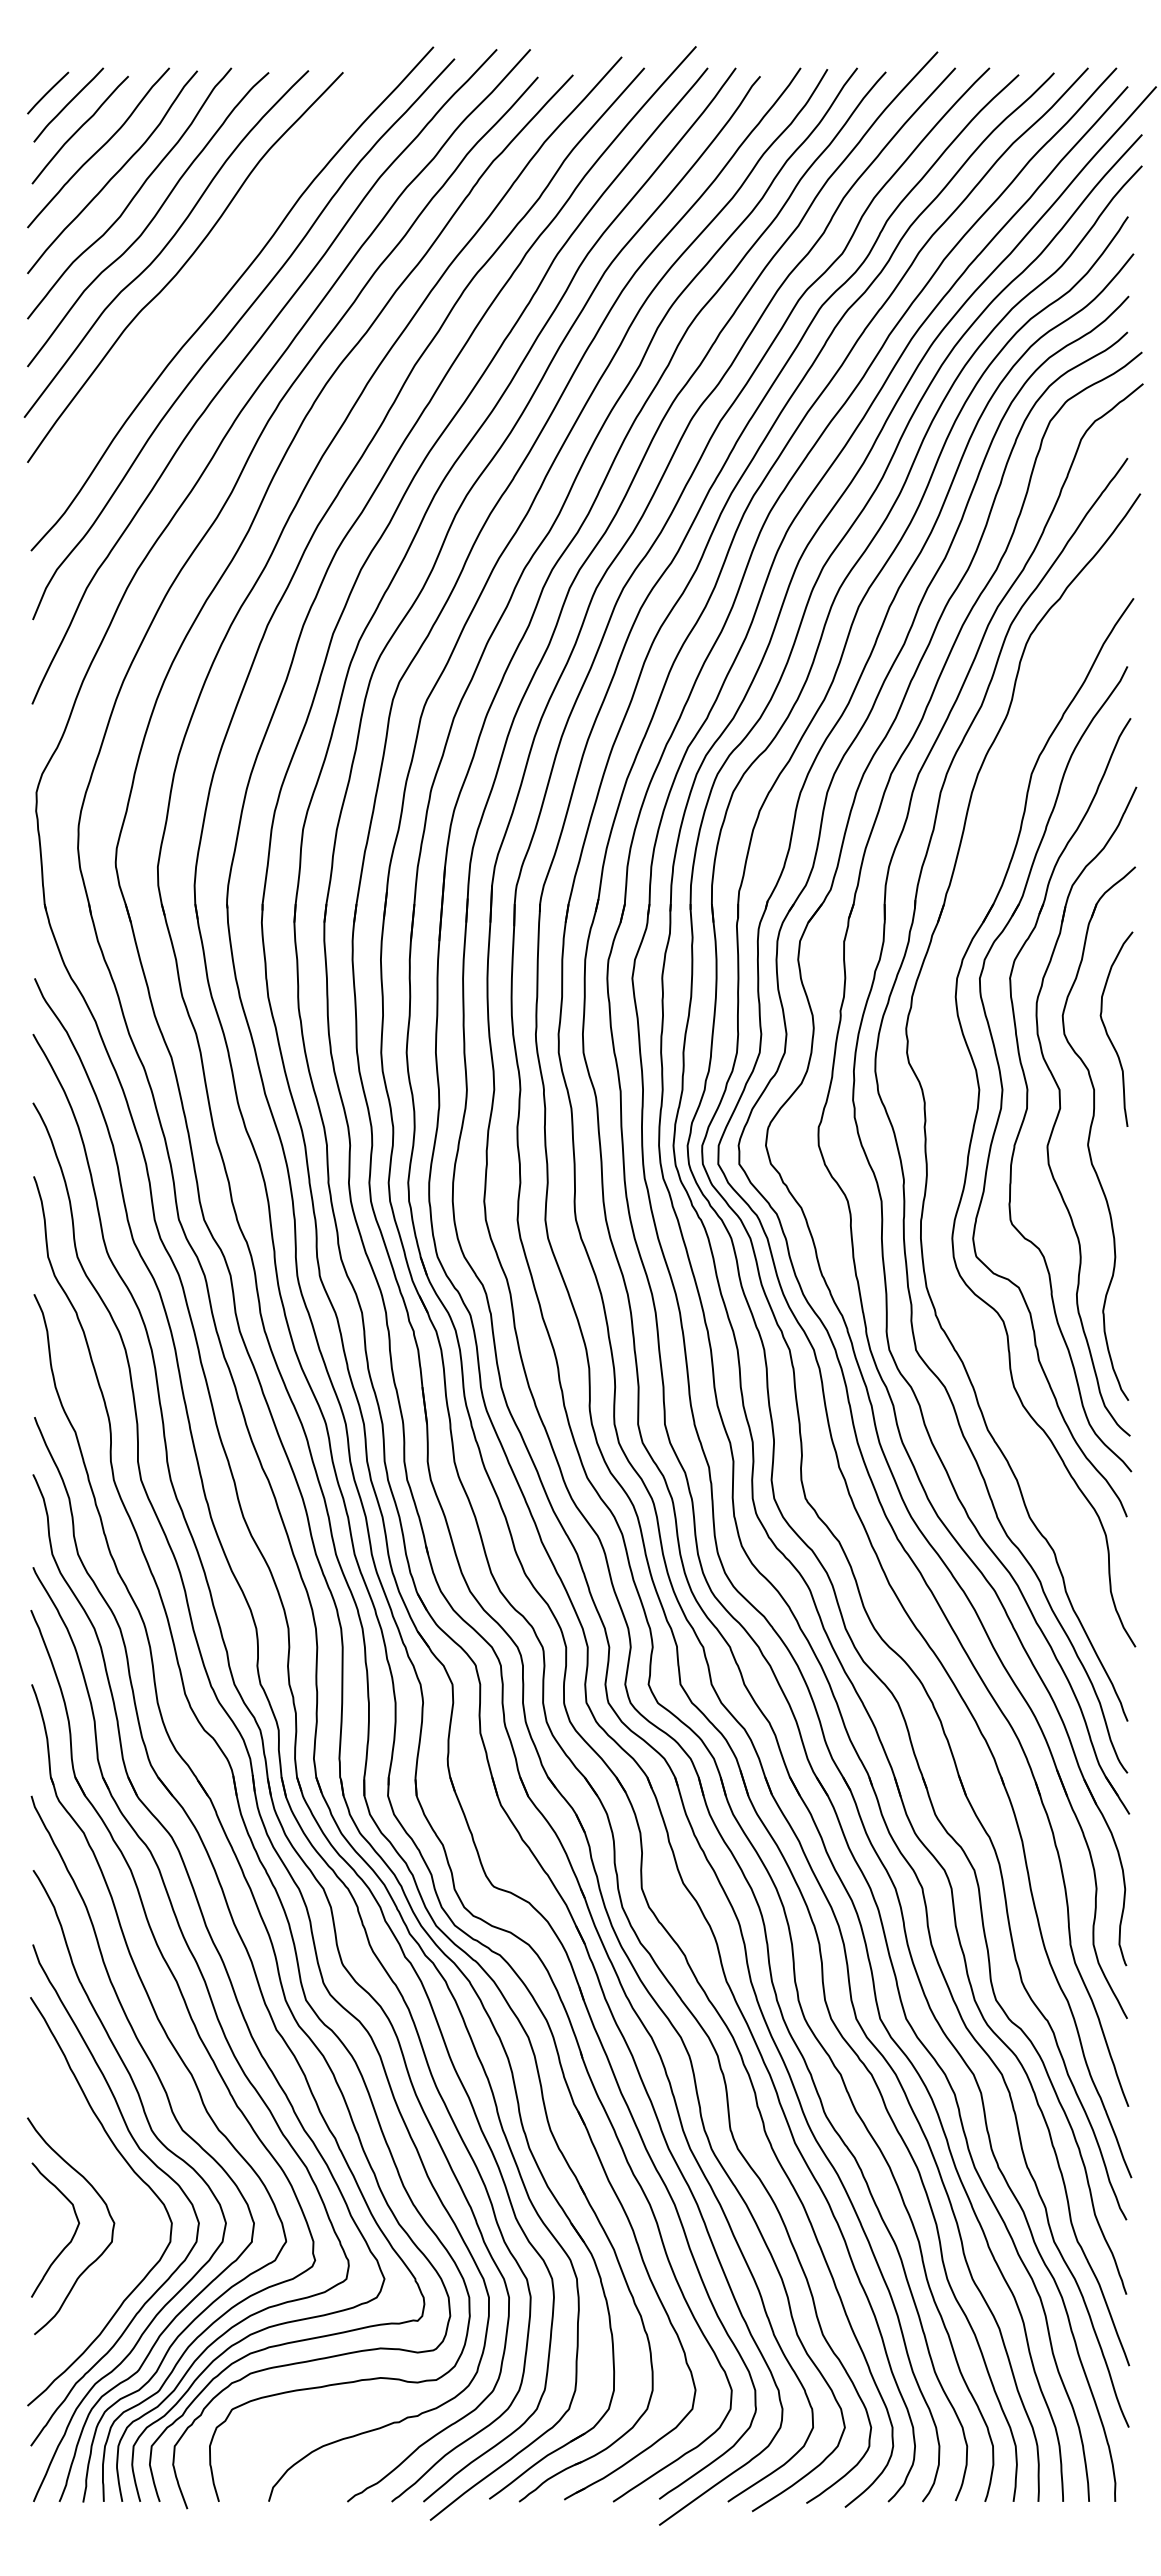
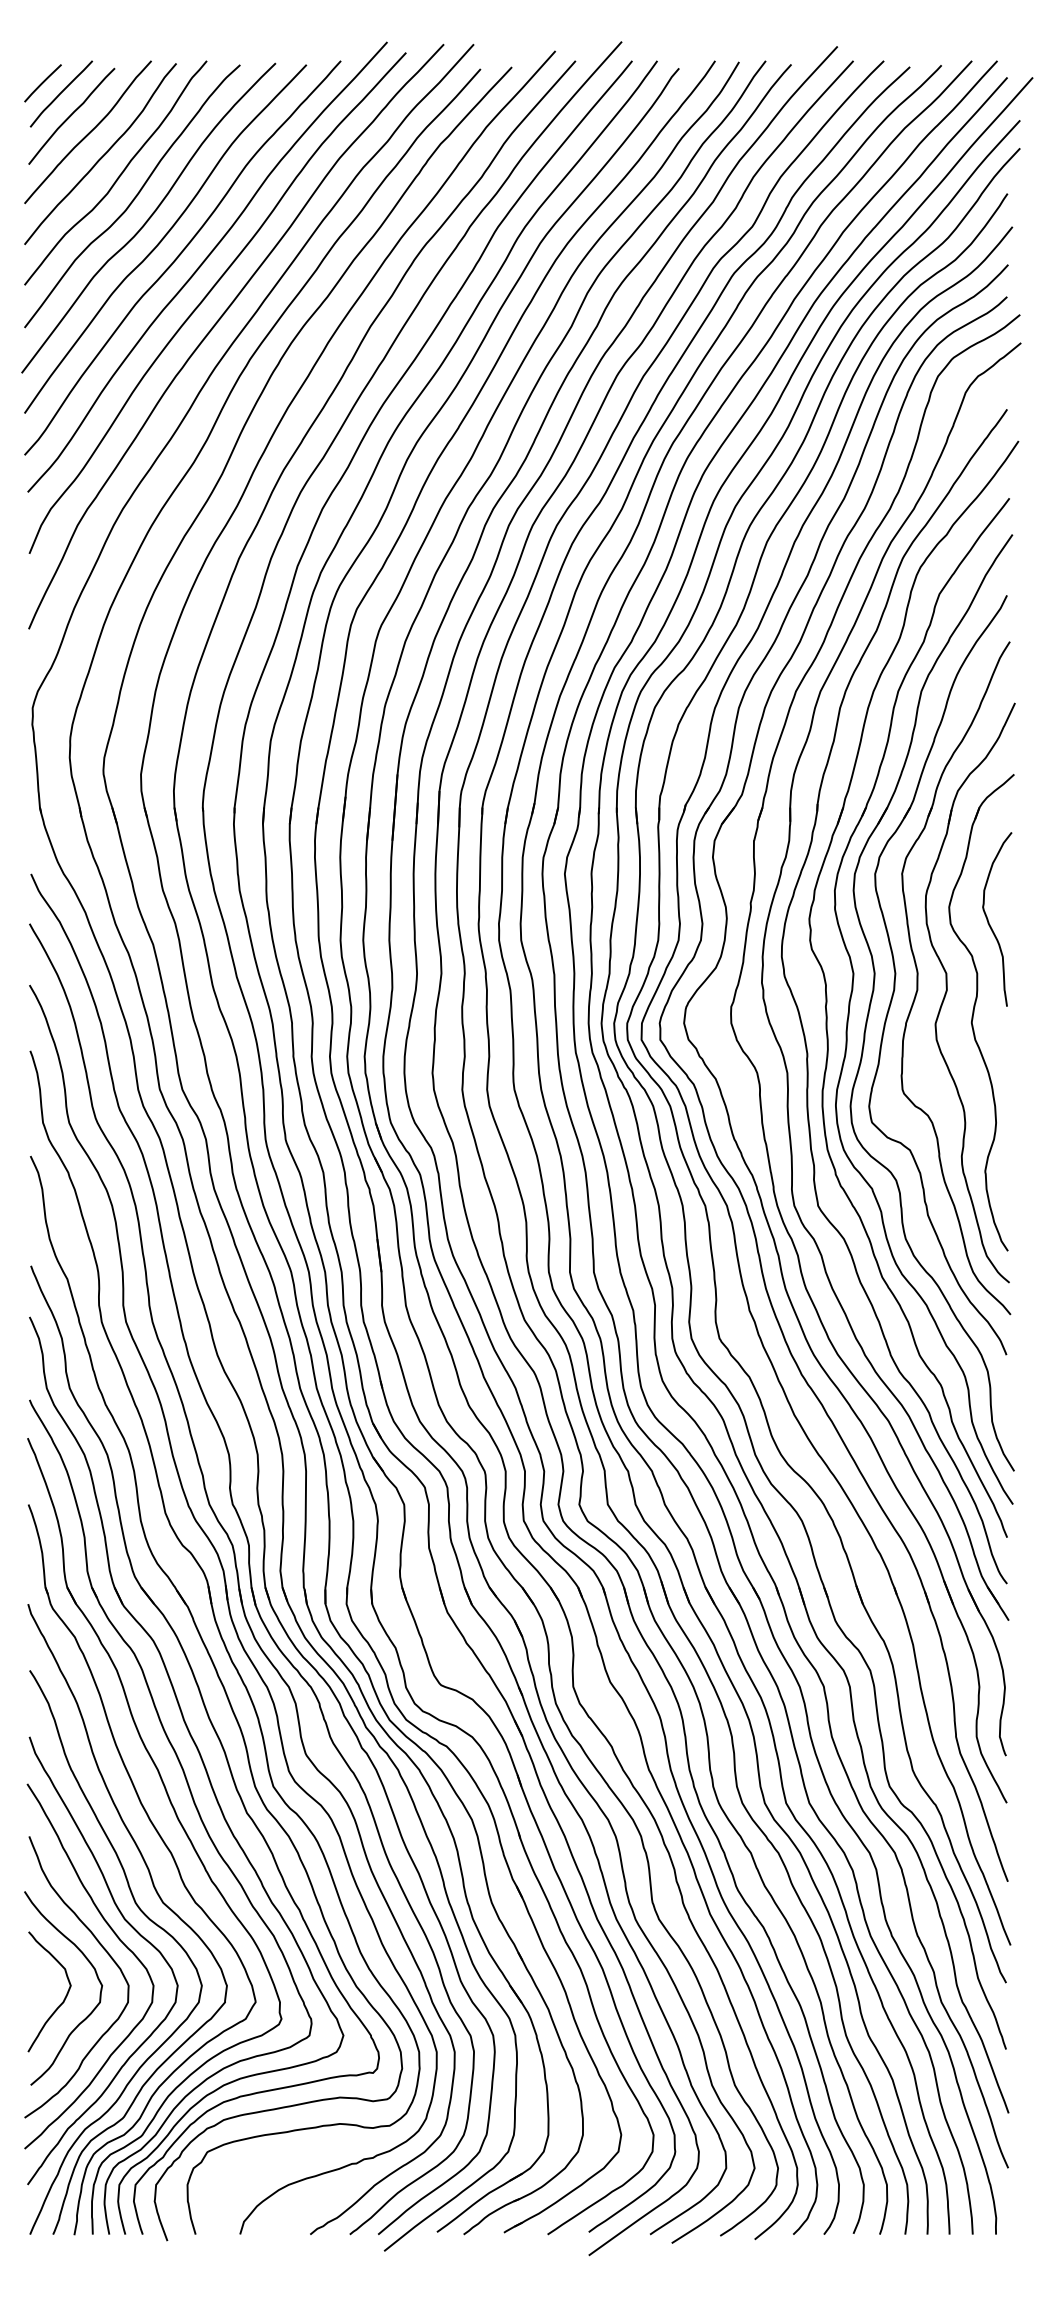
curve: (202, 285) -> (180, 255), added
part: (955, 1108) -> (853, 990), added
curve: (116, 2183) -> (104, 1950), added

